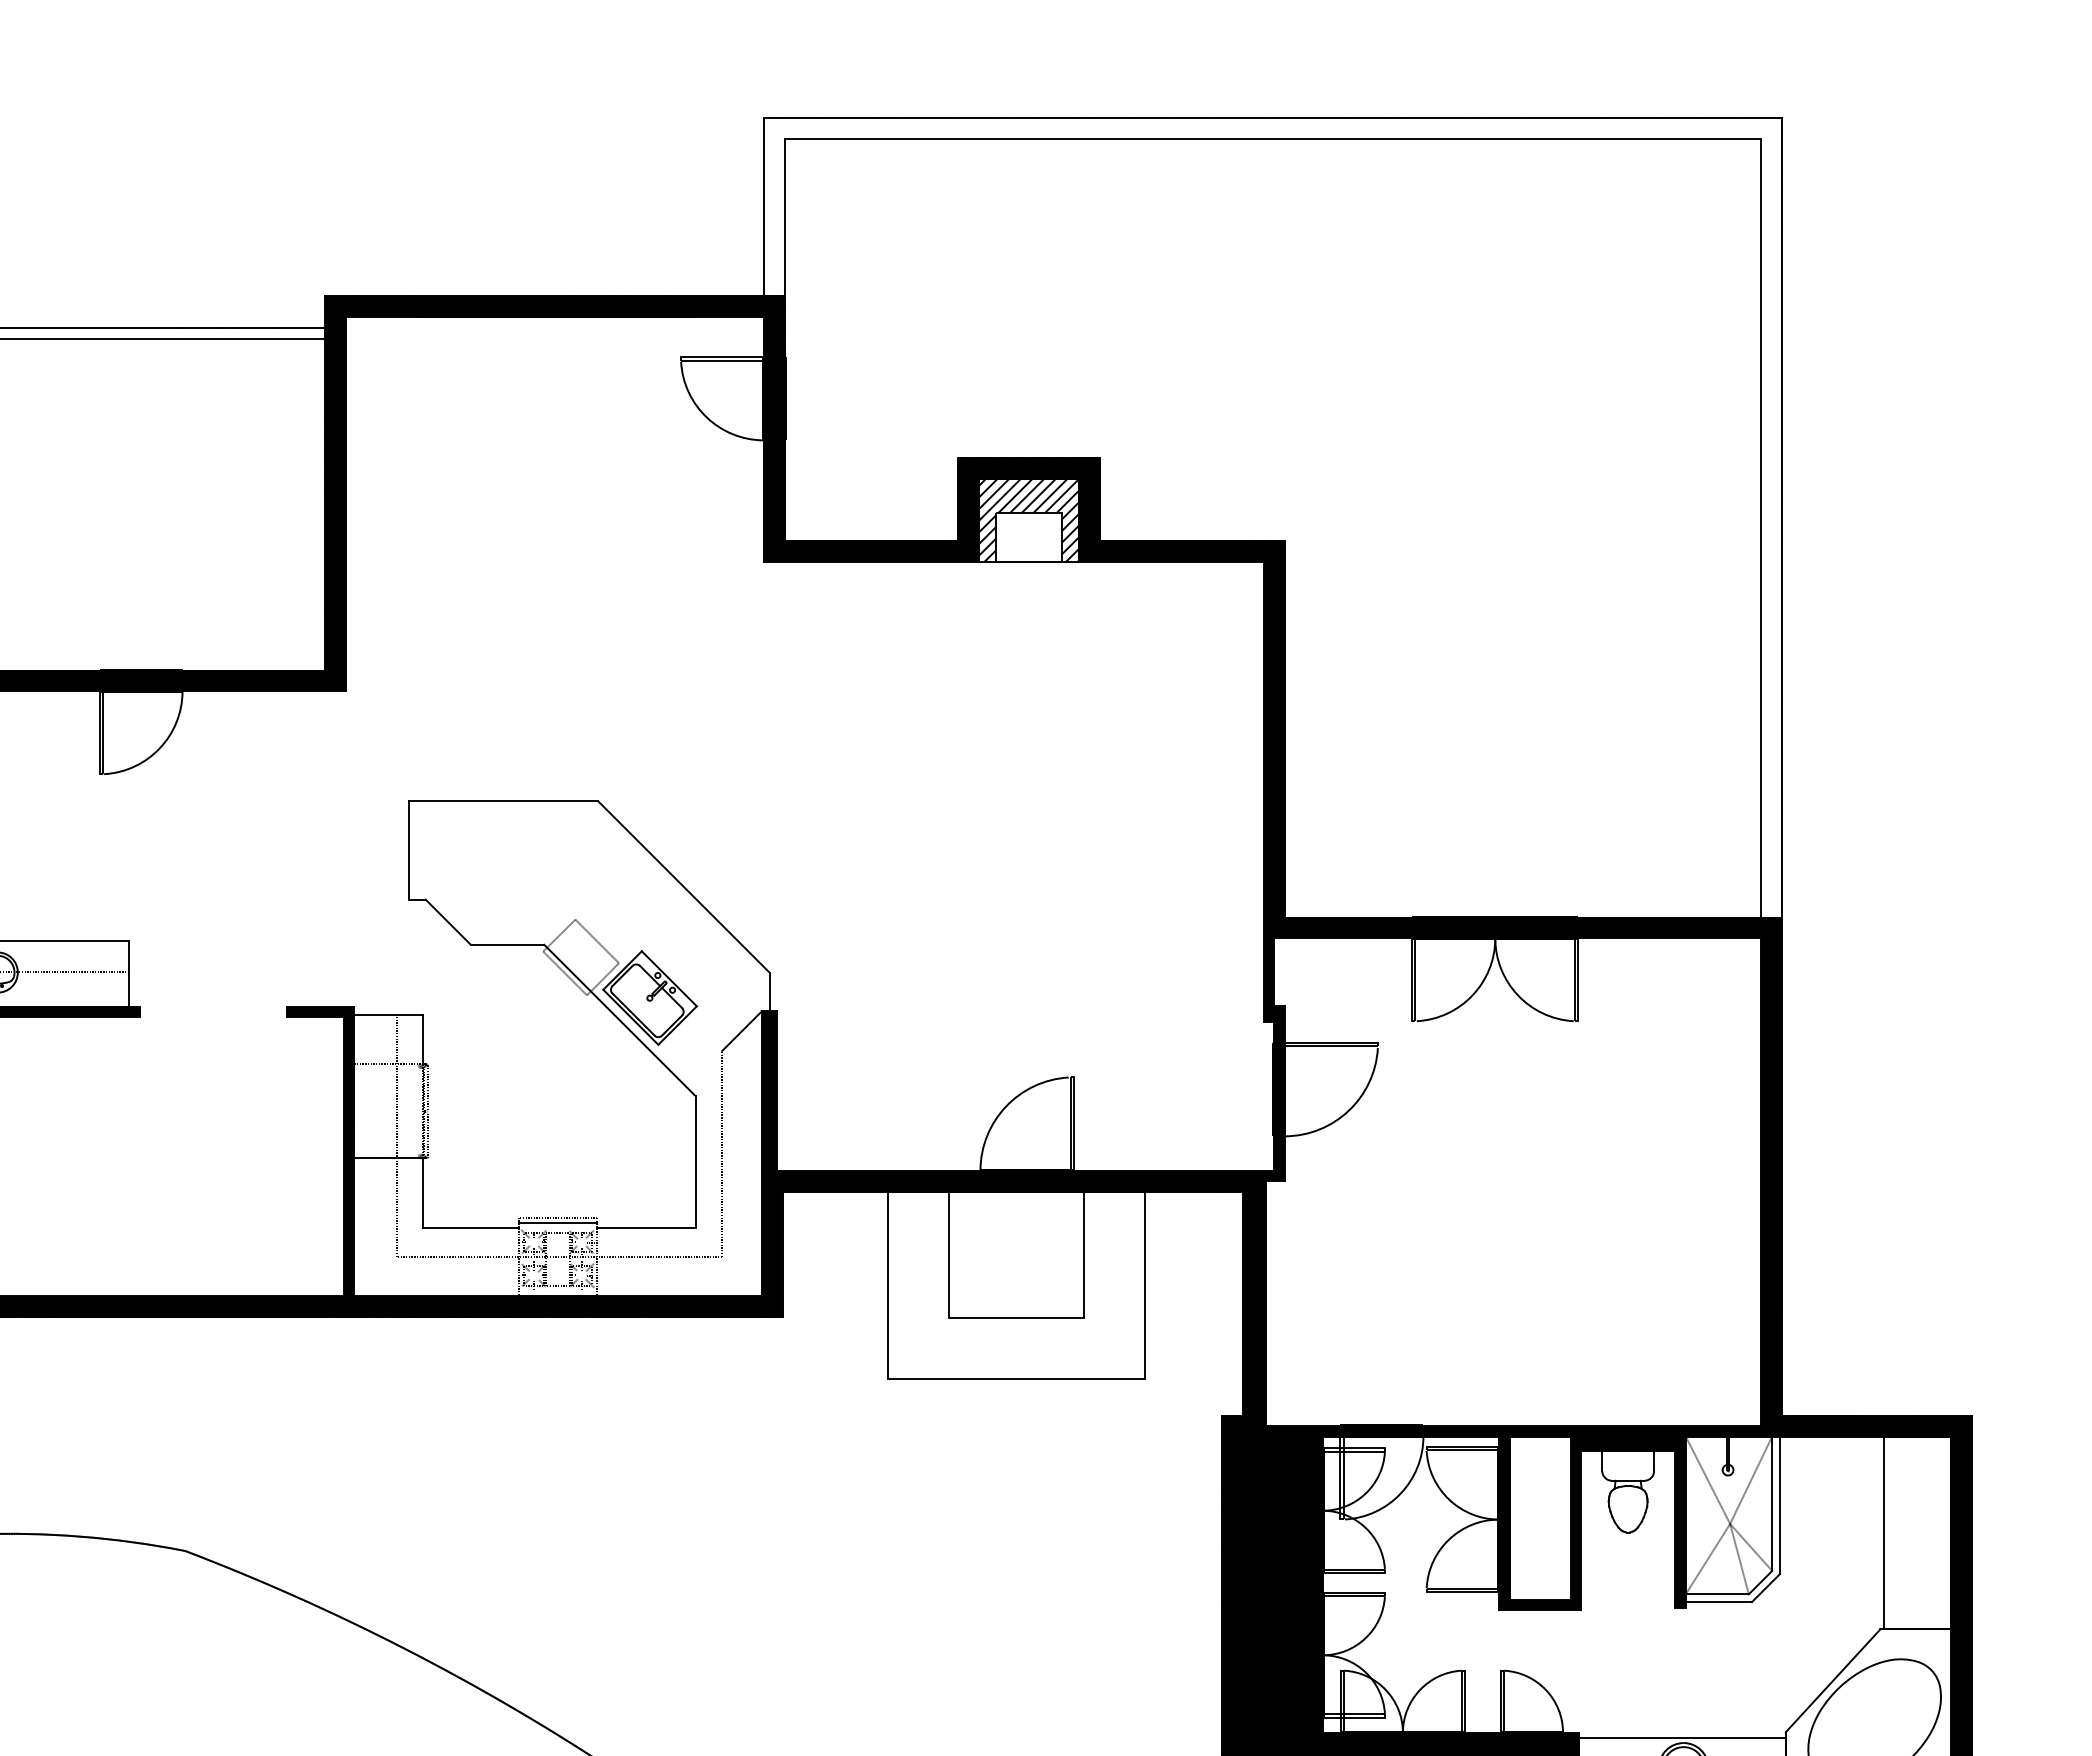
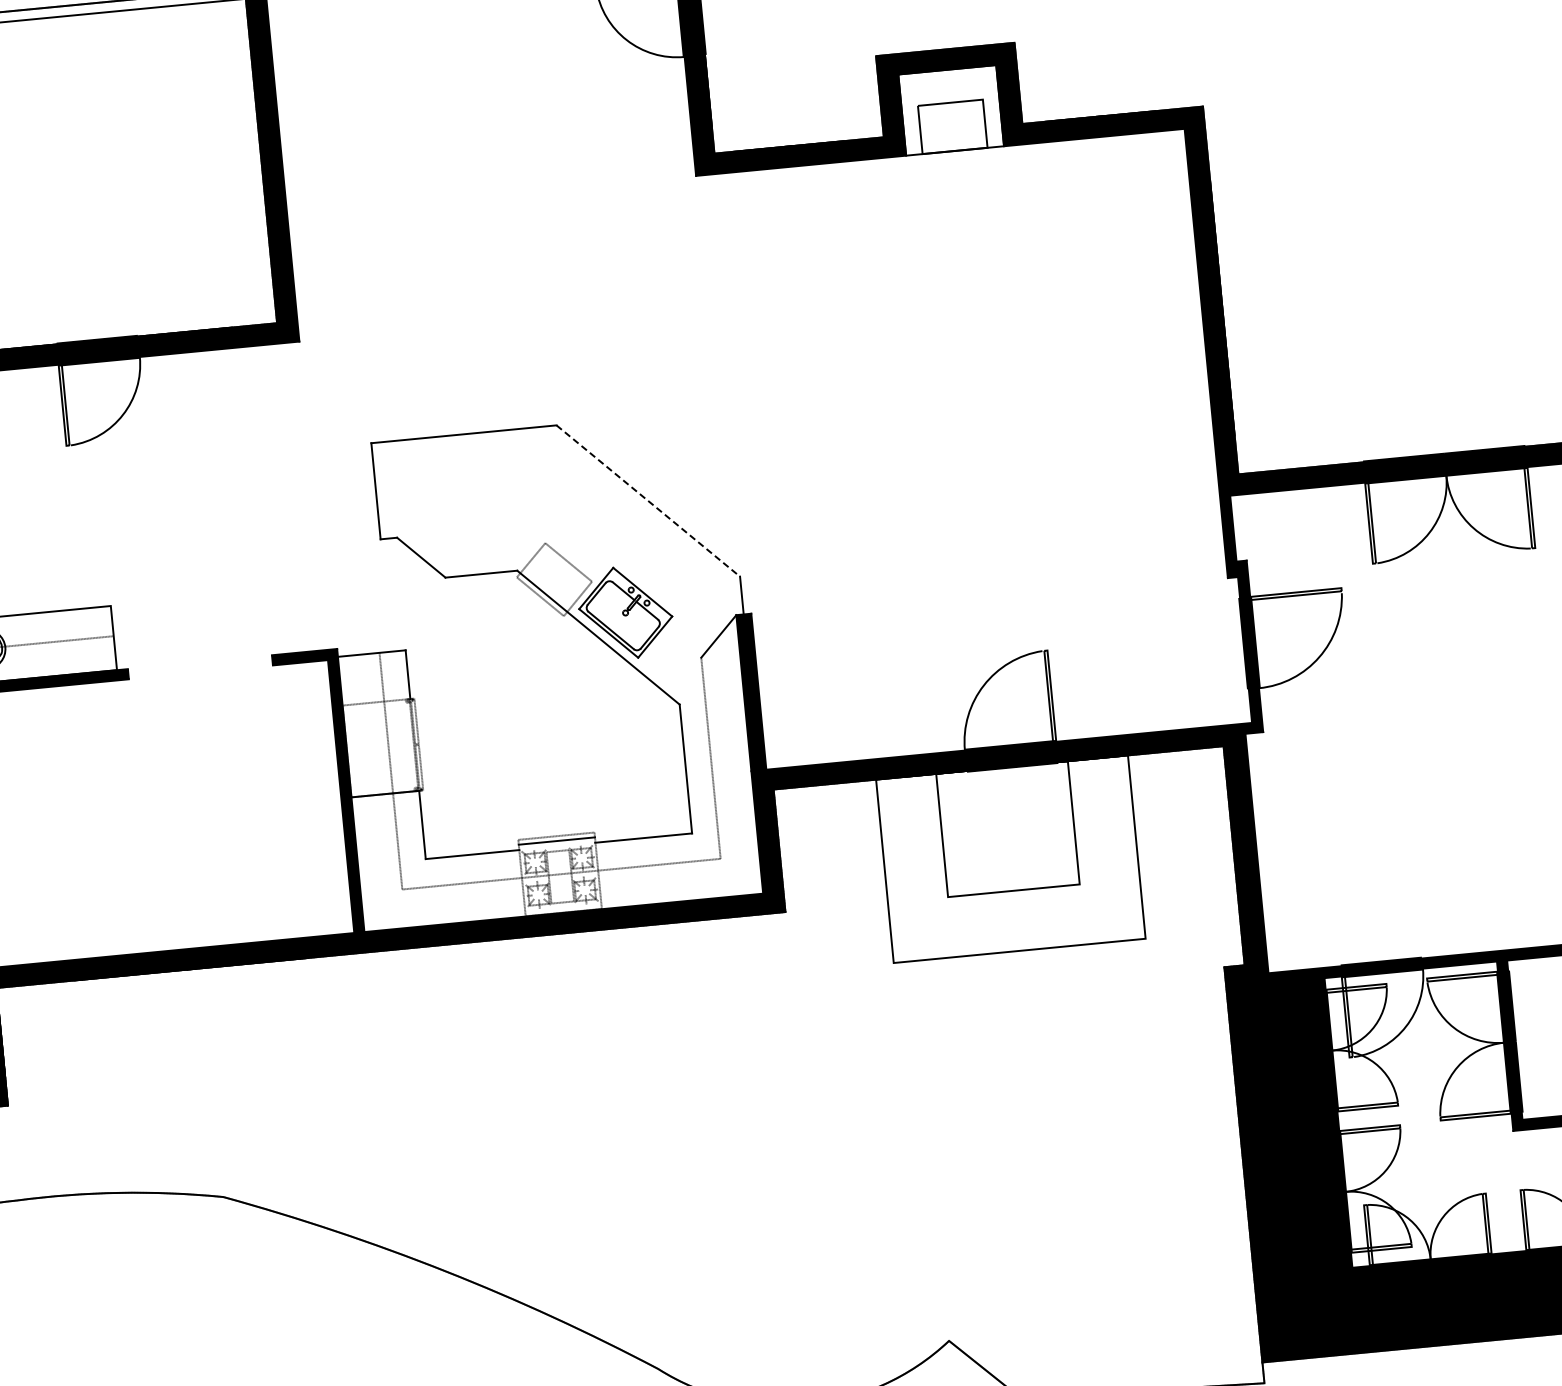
hatch: (1028, 520) -> (950, 110), removed
line: (684, 887) -> (648, 501), solid -> dashed

